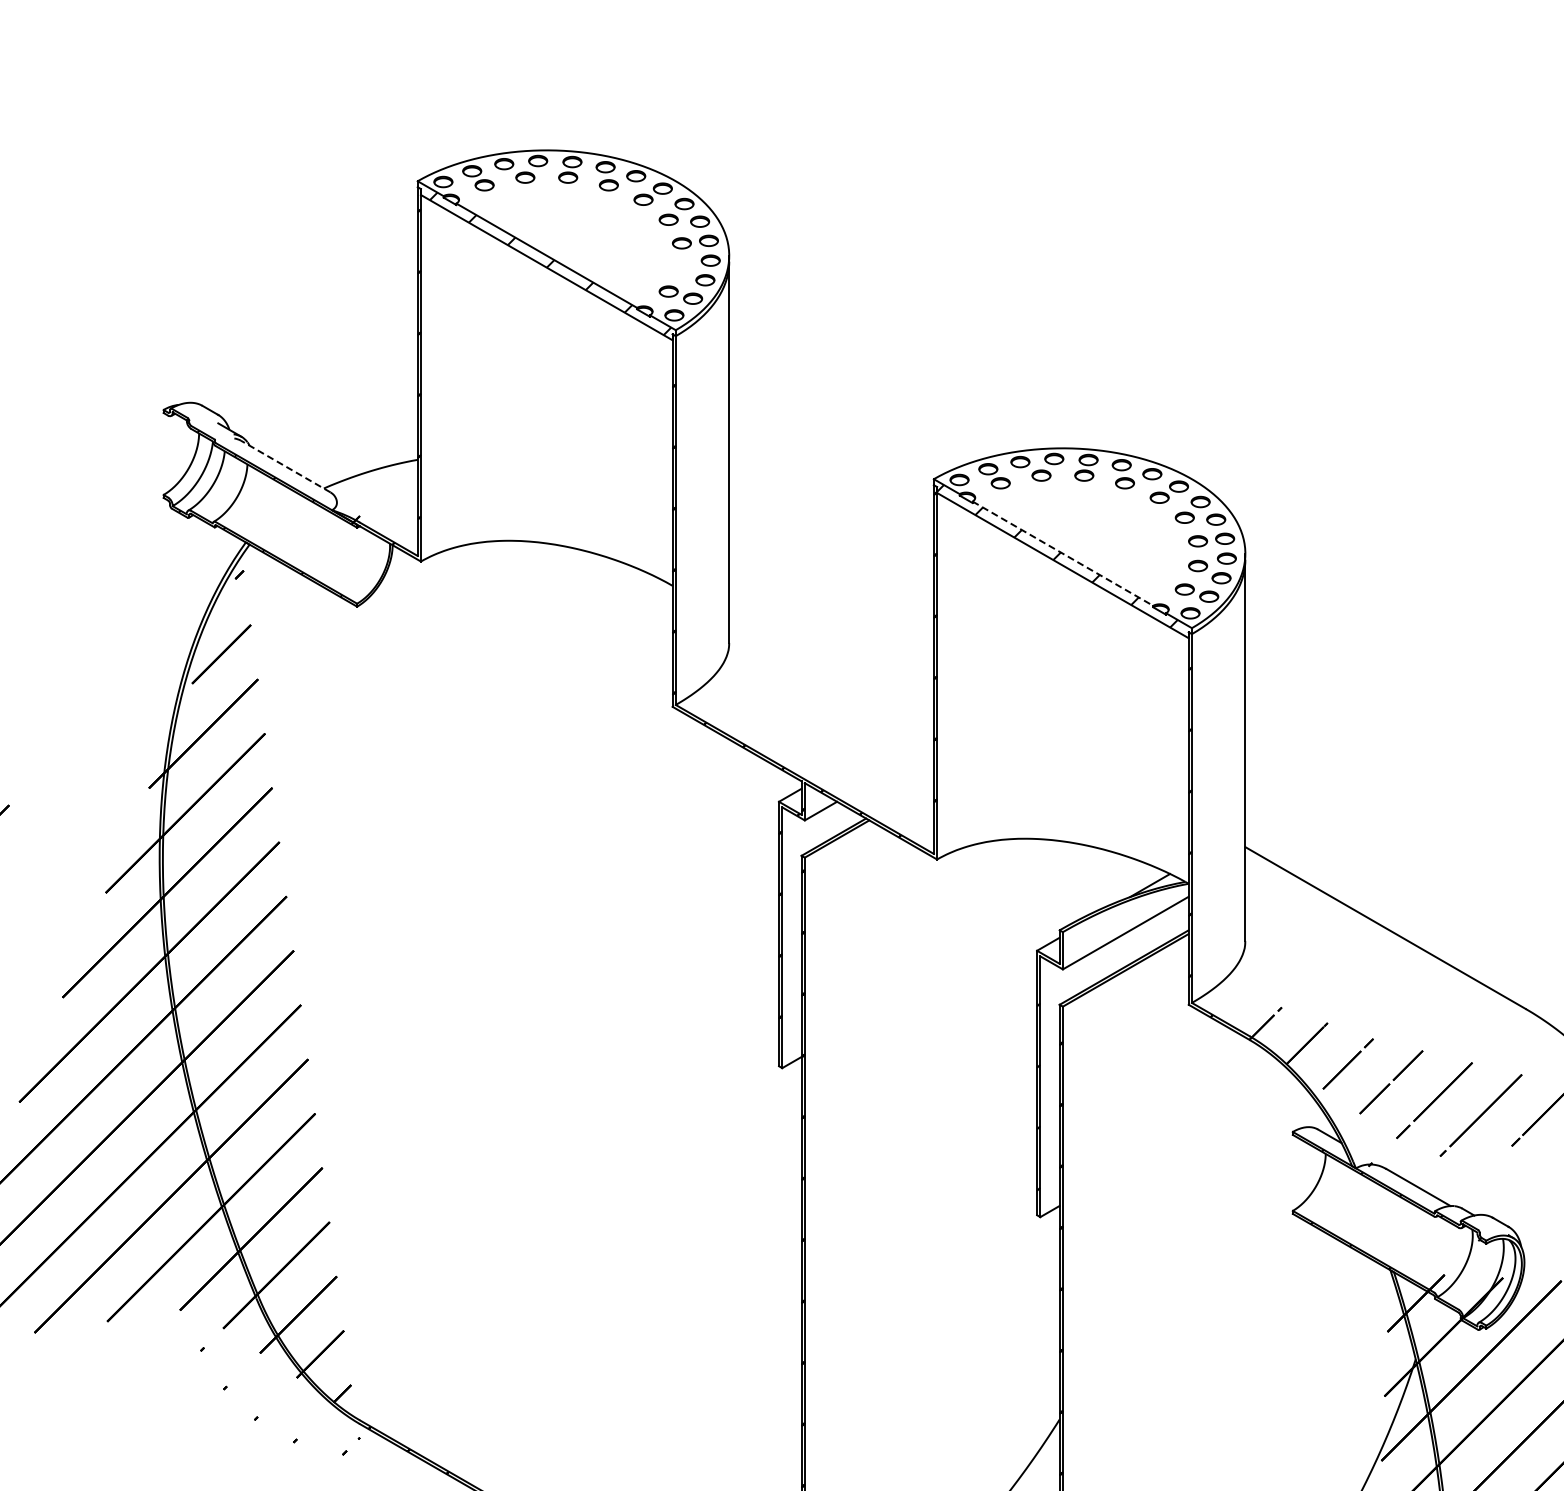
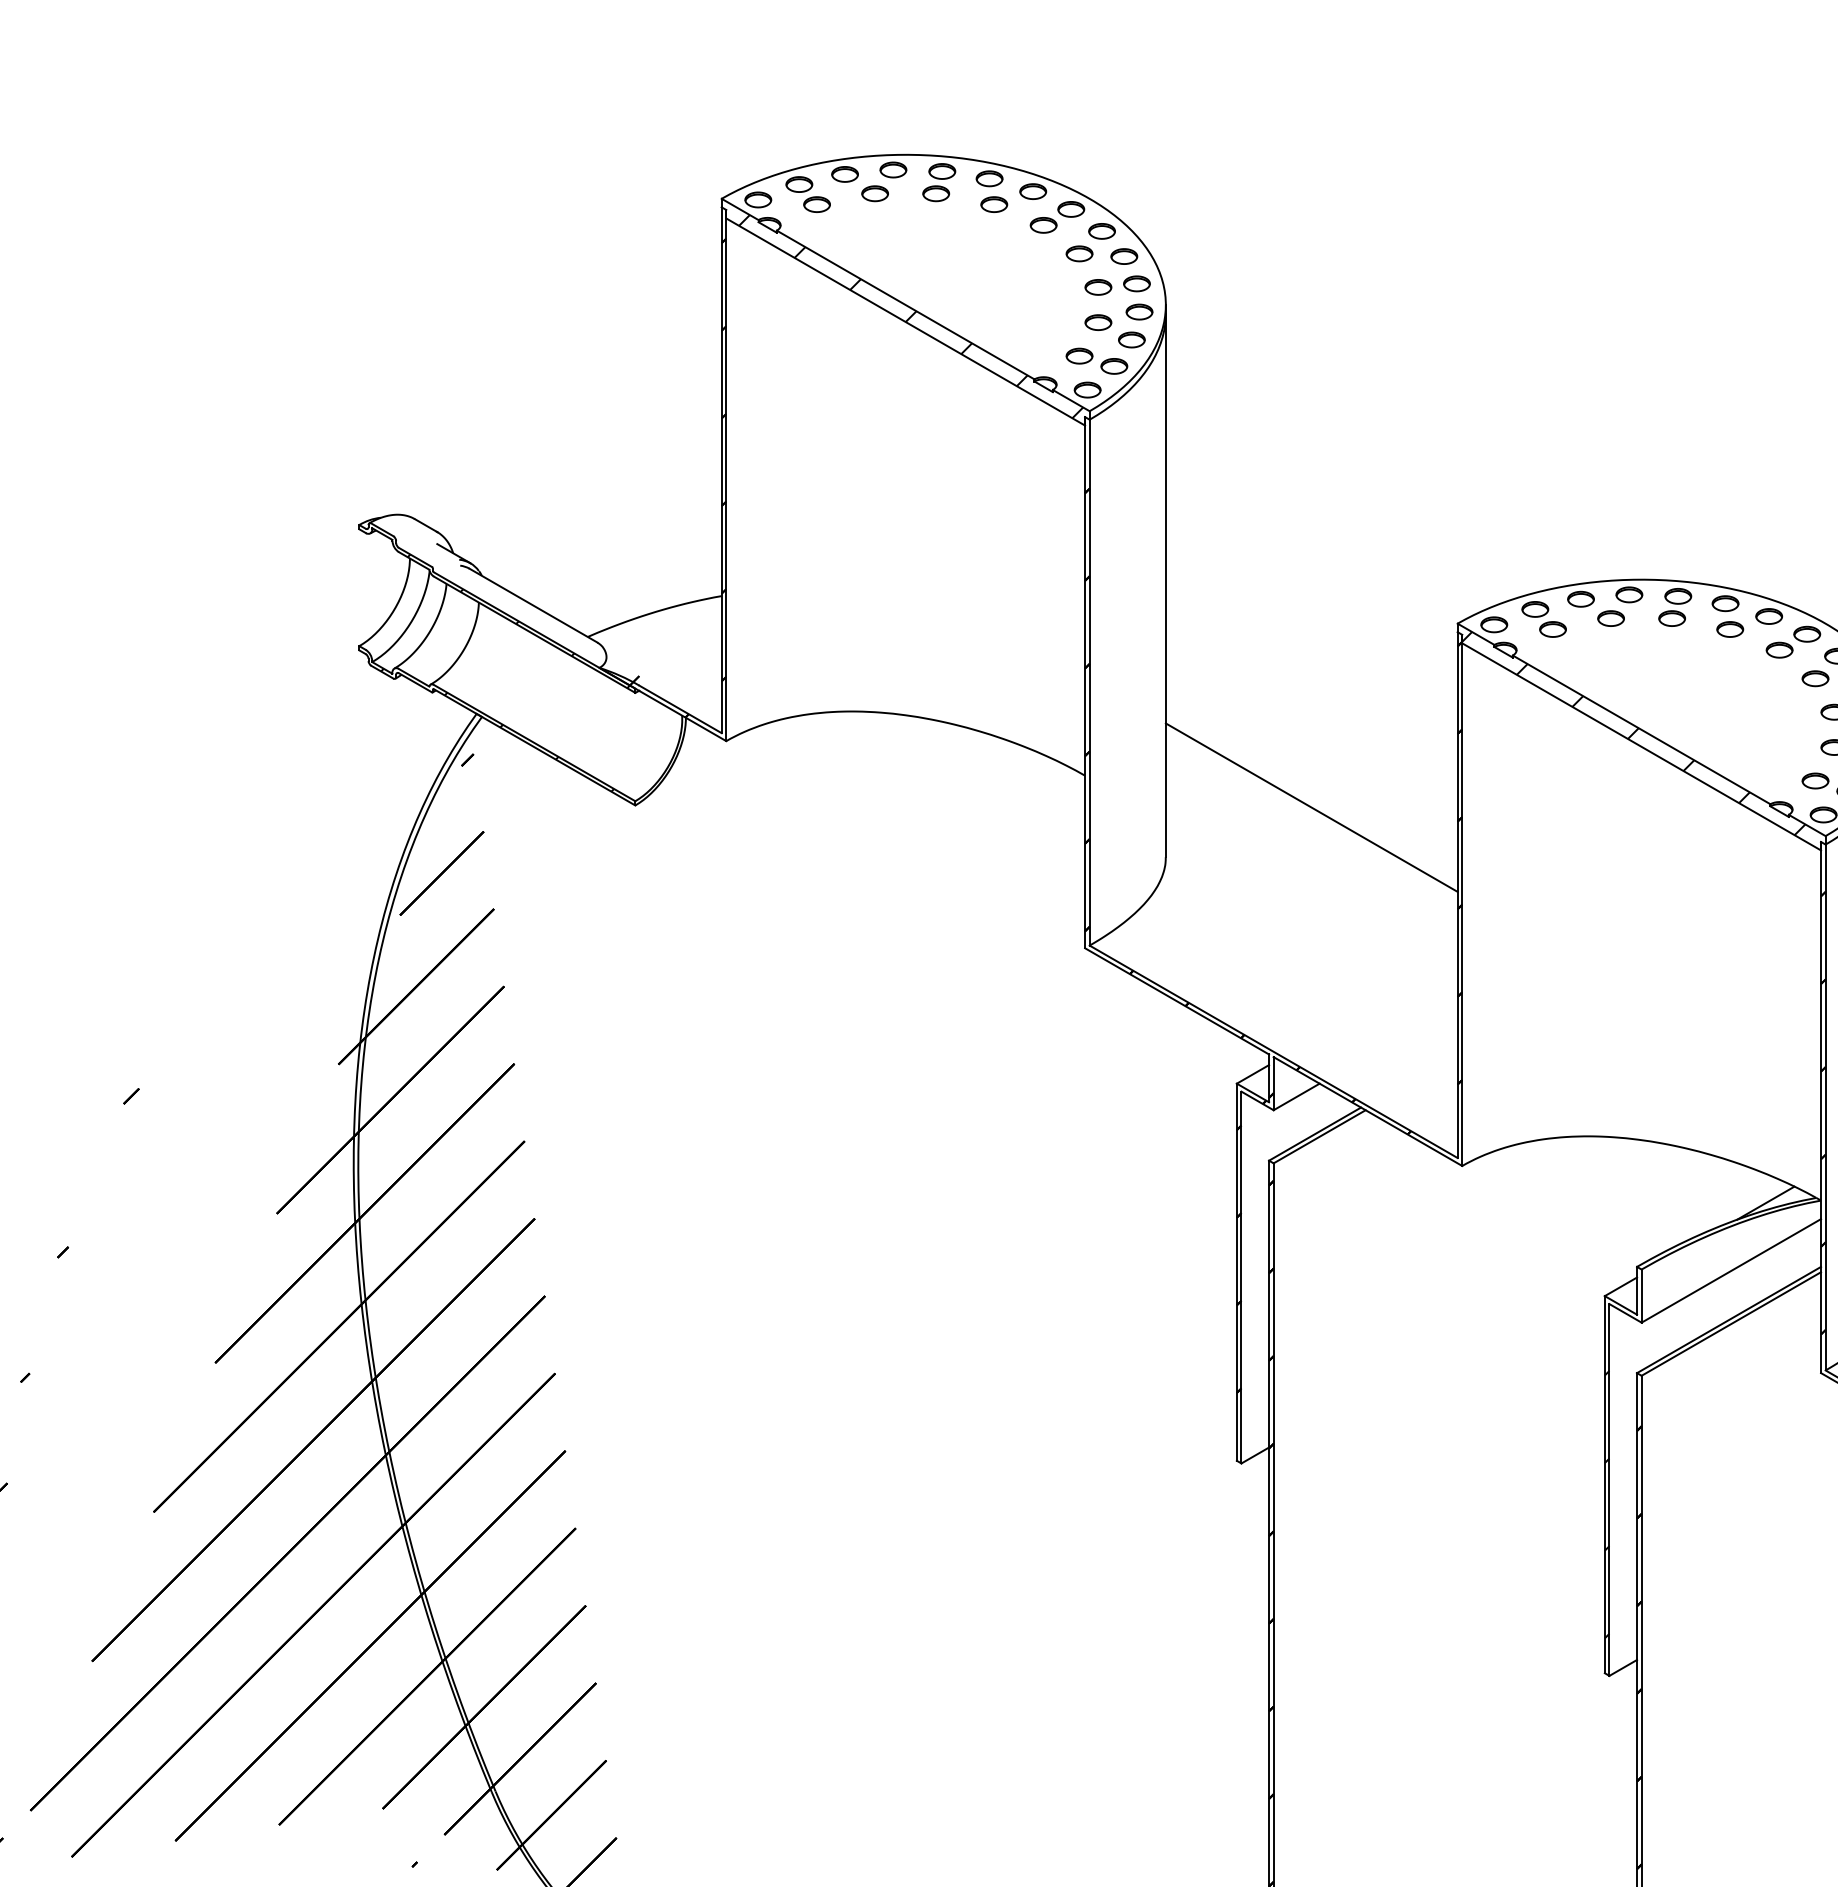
part: (681, 267) -> (1097, 321), added
line: (285, 466) -> (533, 605), dashed -> solid
line: (1063, 553) -> (1642, 729), dashed -> solid
line: (831, 608) -> (1311, 808), added

